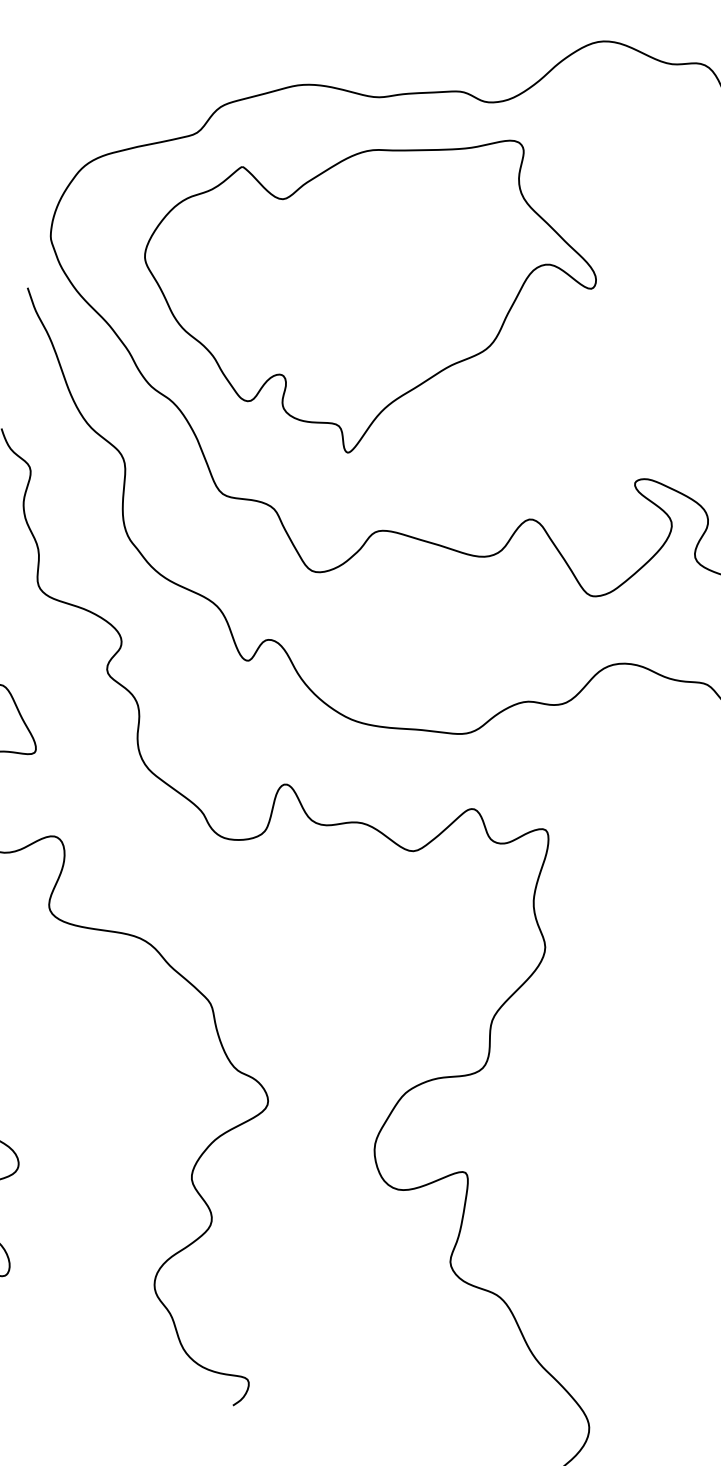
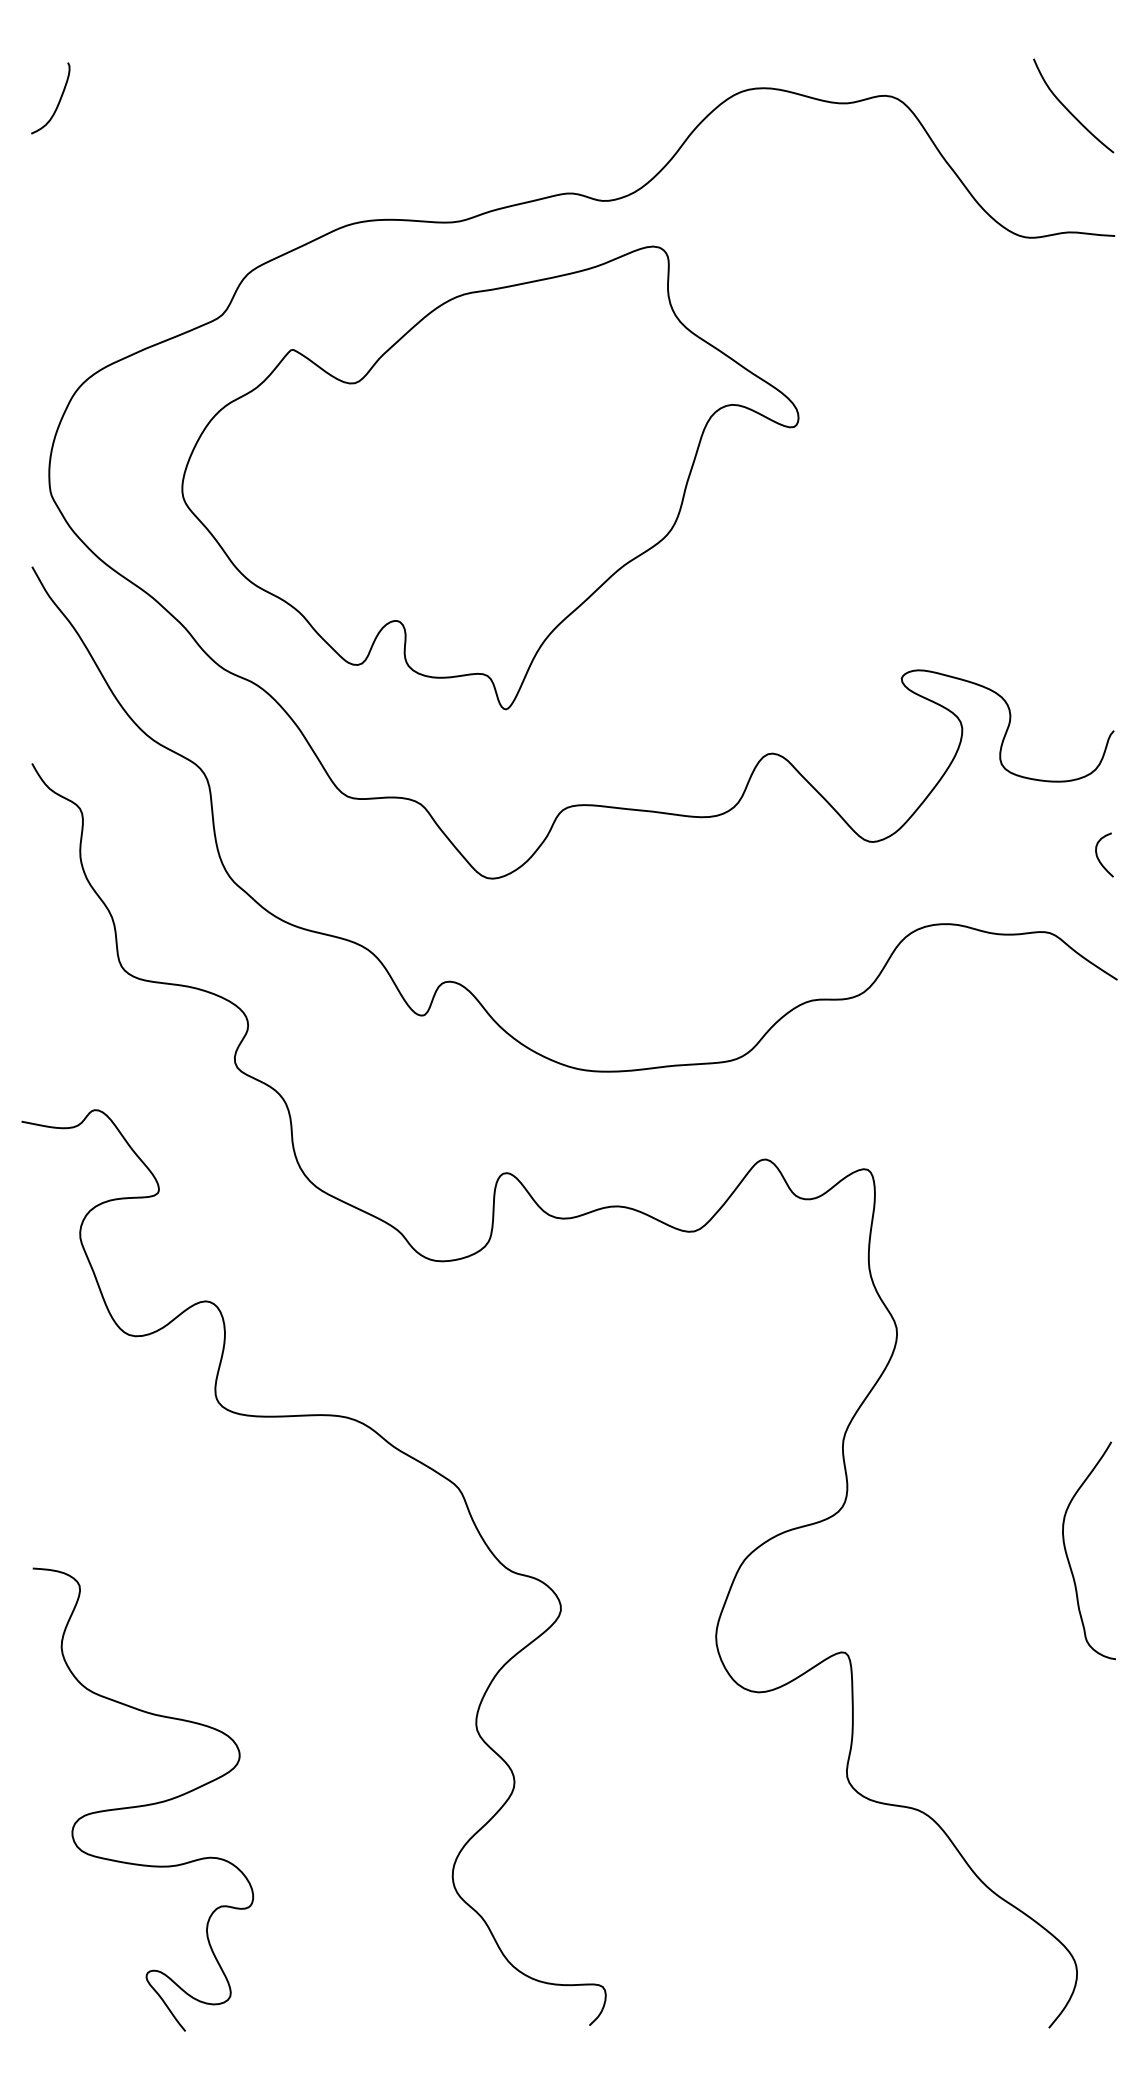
curve: (637, 1134) -> (1068, 1557), added

